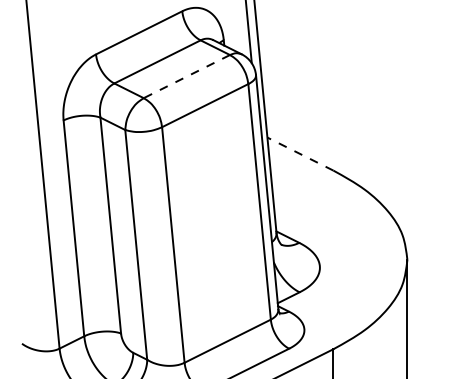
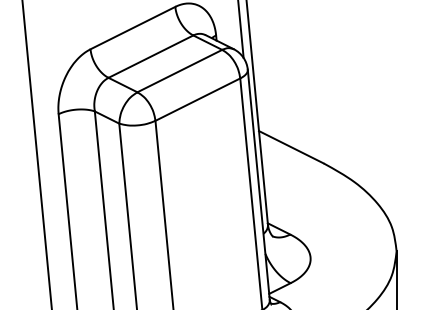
line: (186, 76) -> (179, 71), dashed -> solid
line: (300, 154) -> (291, 147), dashed -> solid

